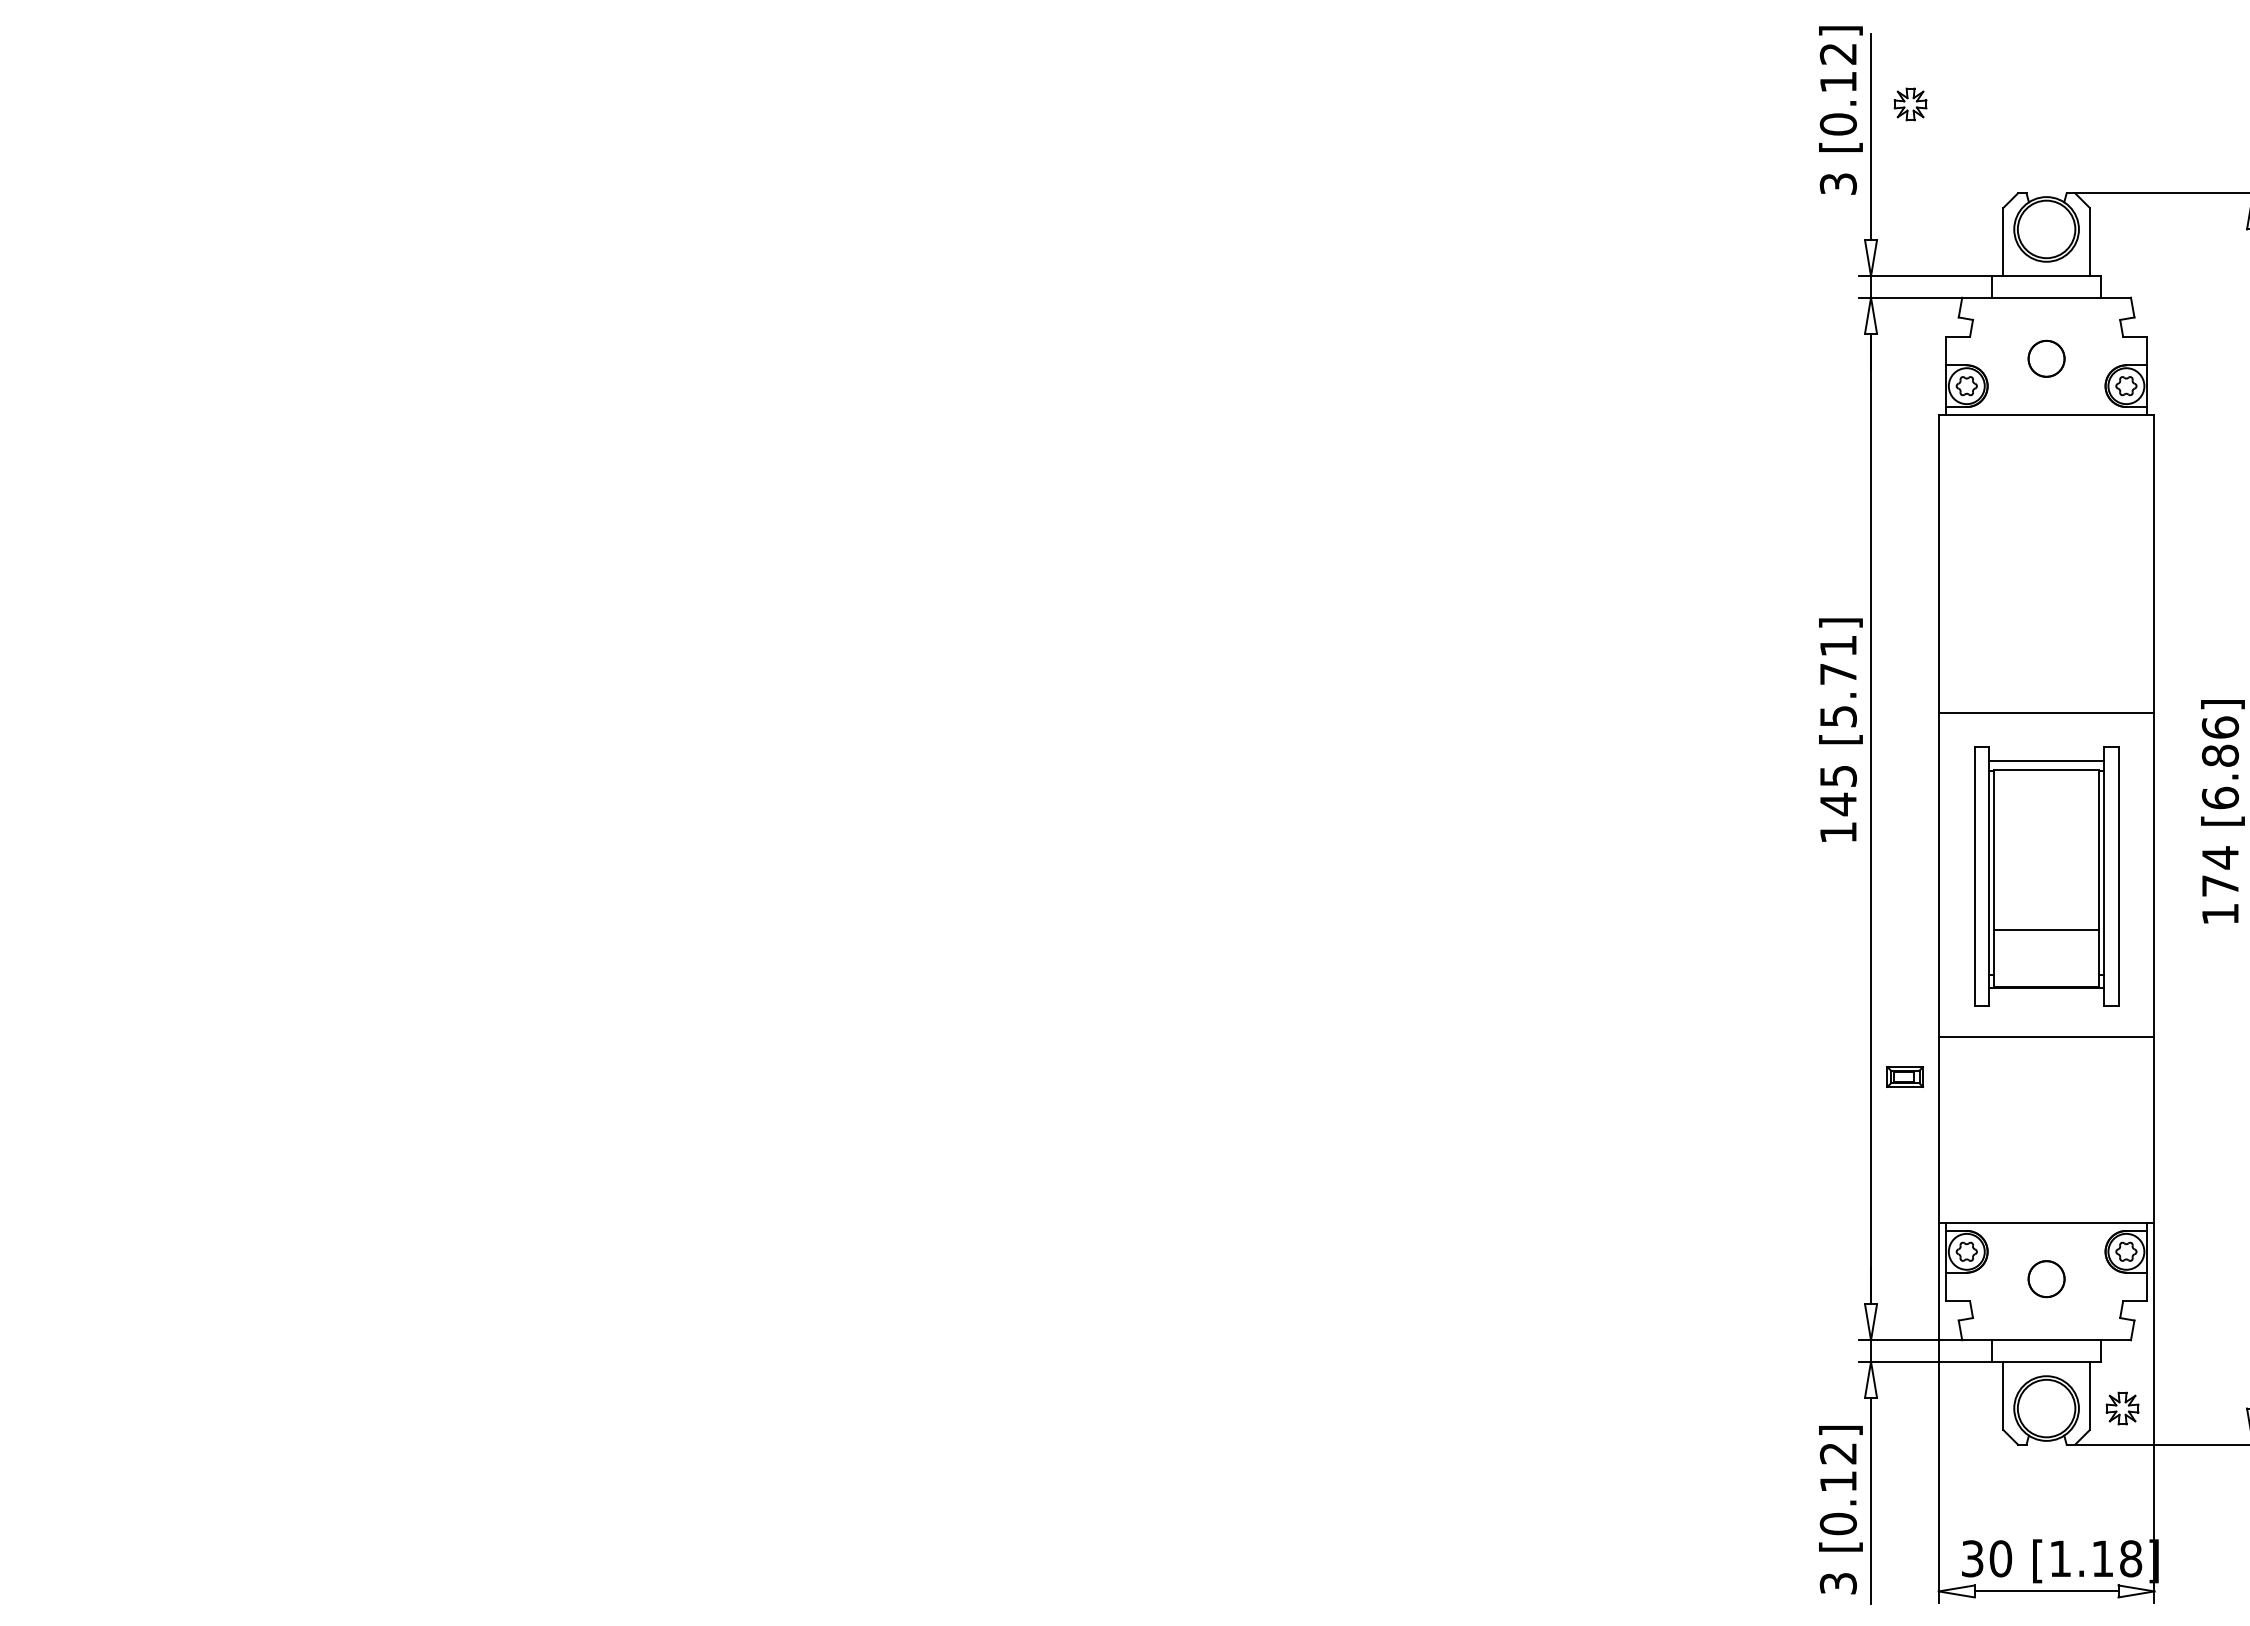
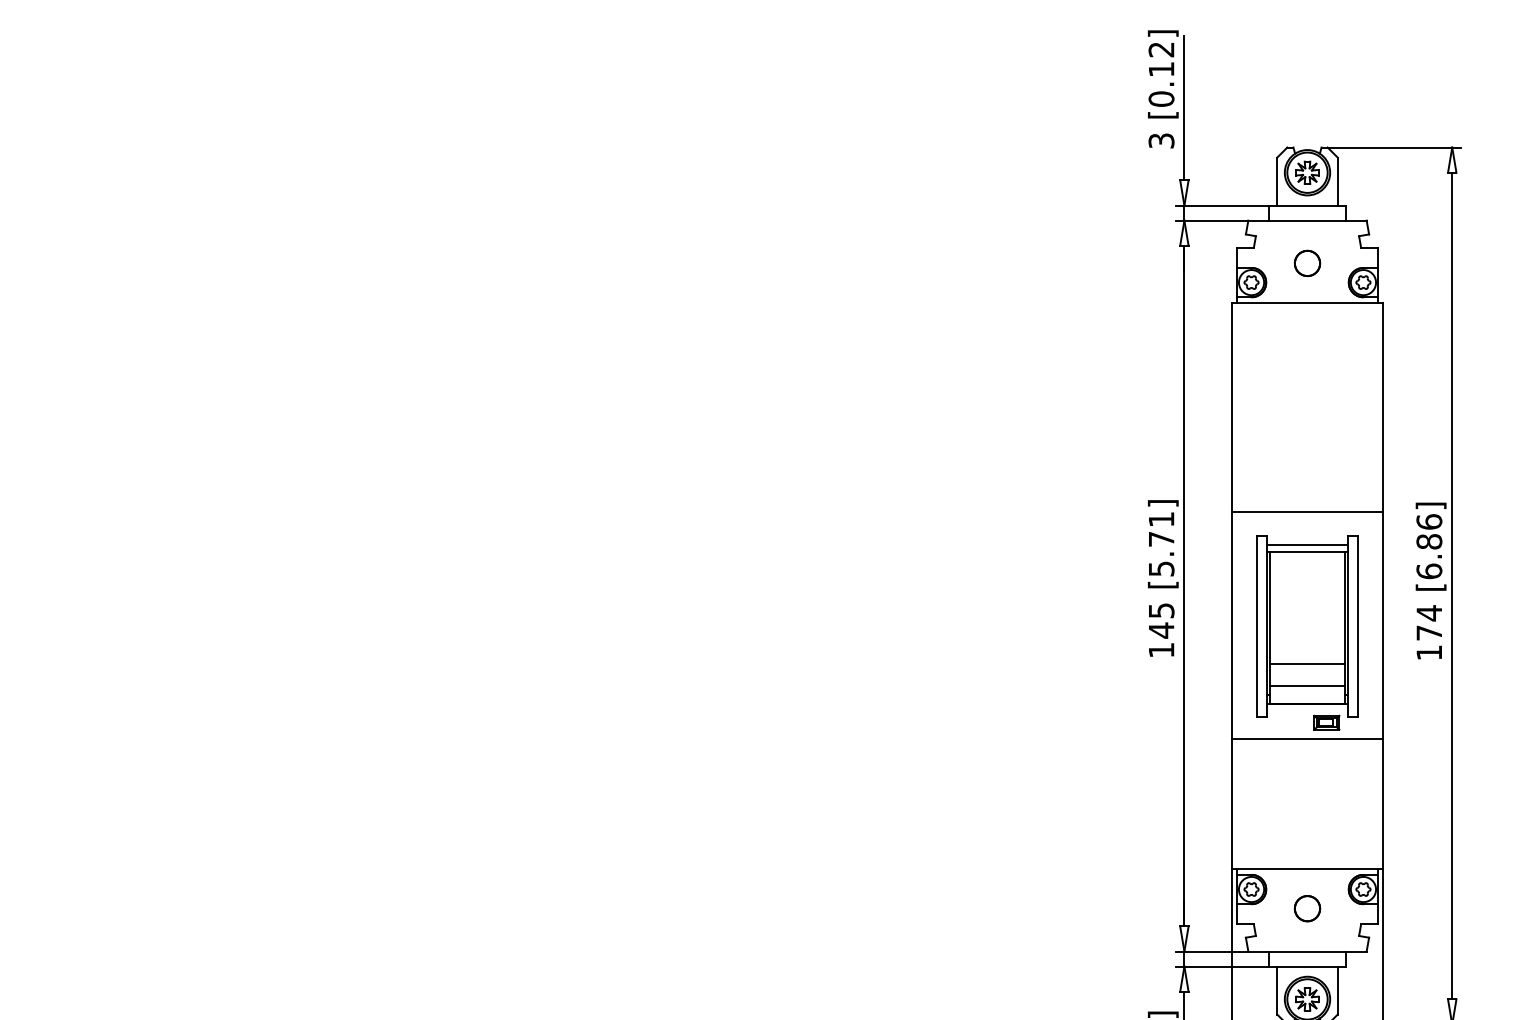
part: (1910, 104) -> (1307, 172), moved
text: (1840, 729) -> (1163, 578), moved
line: (2046, 961) -> (1307, 685), added
part: (1905, 1076) -> (1327, 722), moved
part: (2122, 1408) -> (1307, 999), moved

